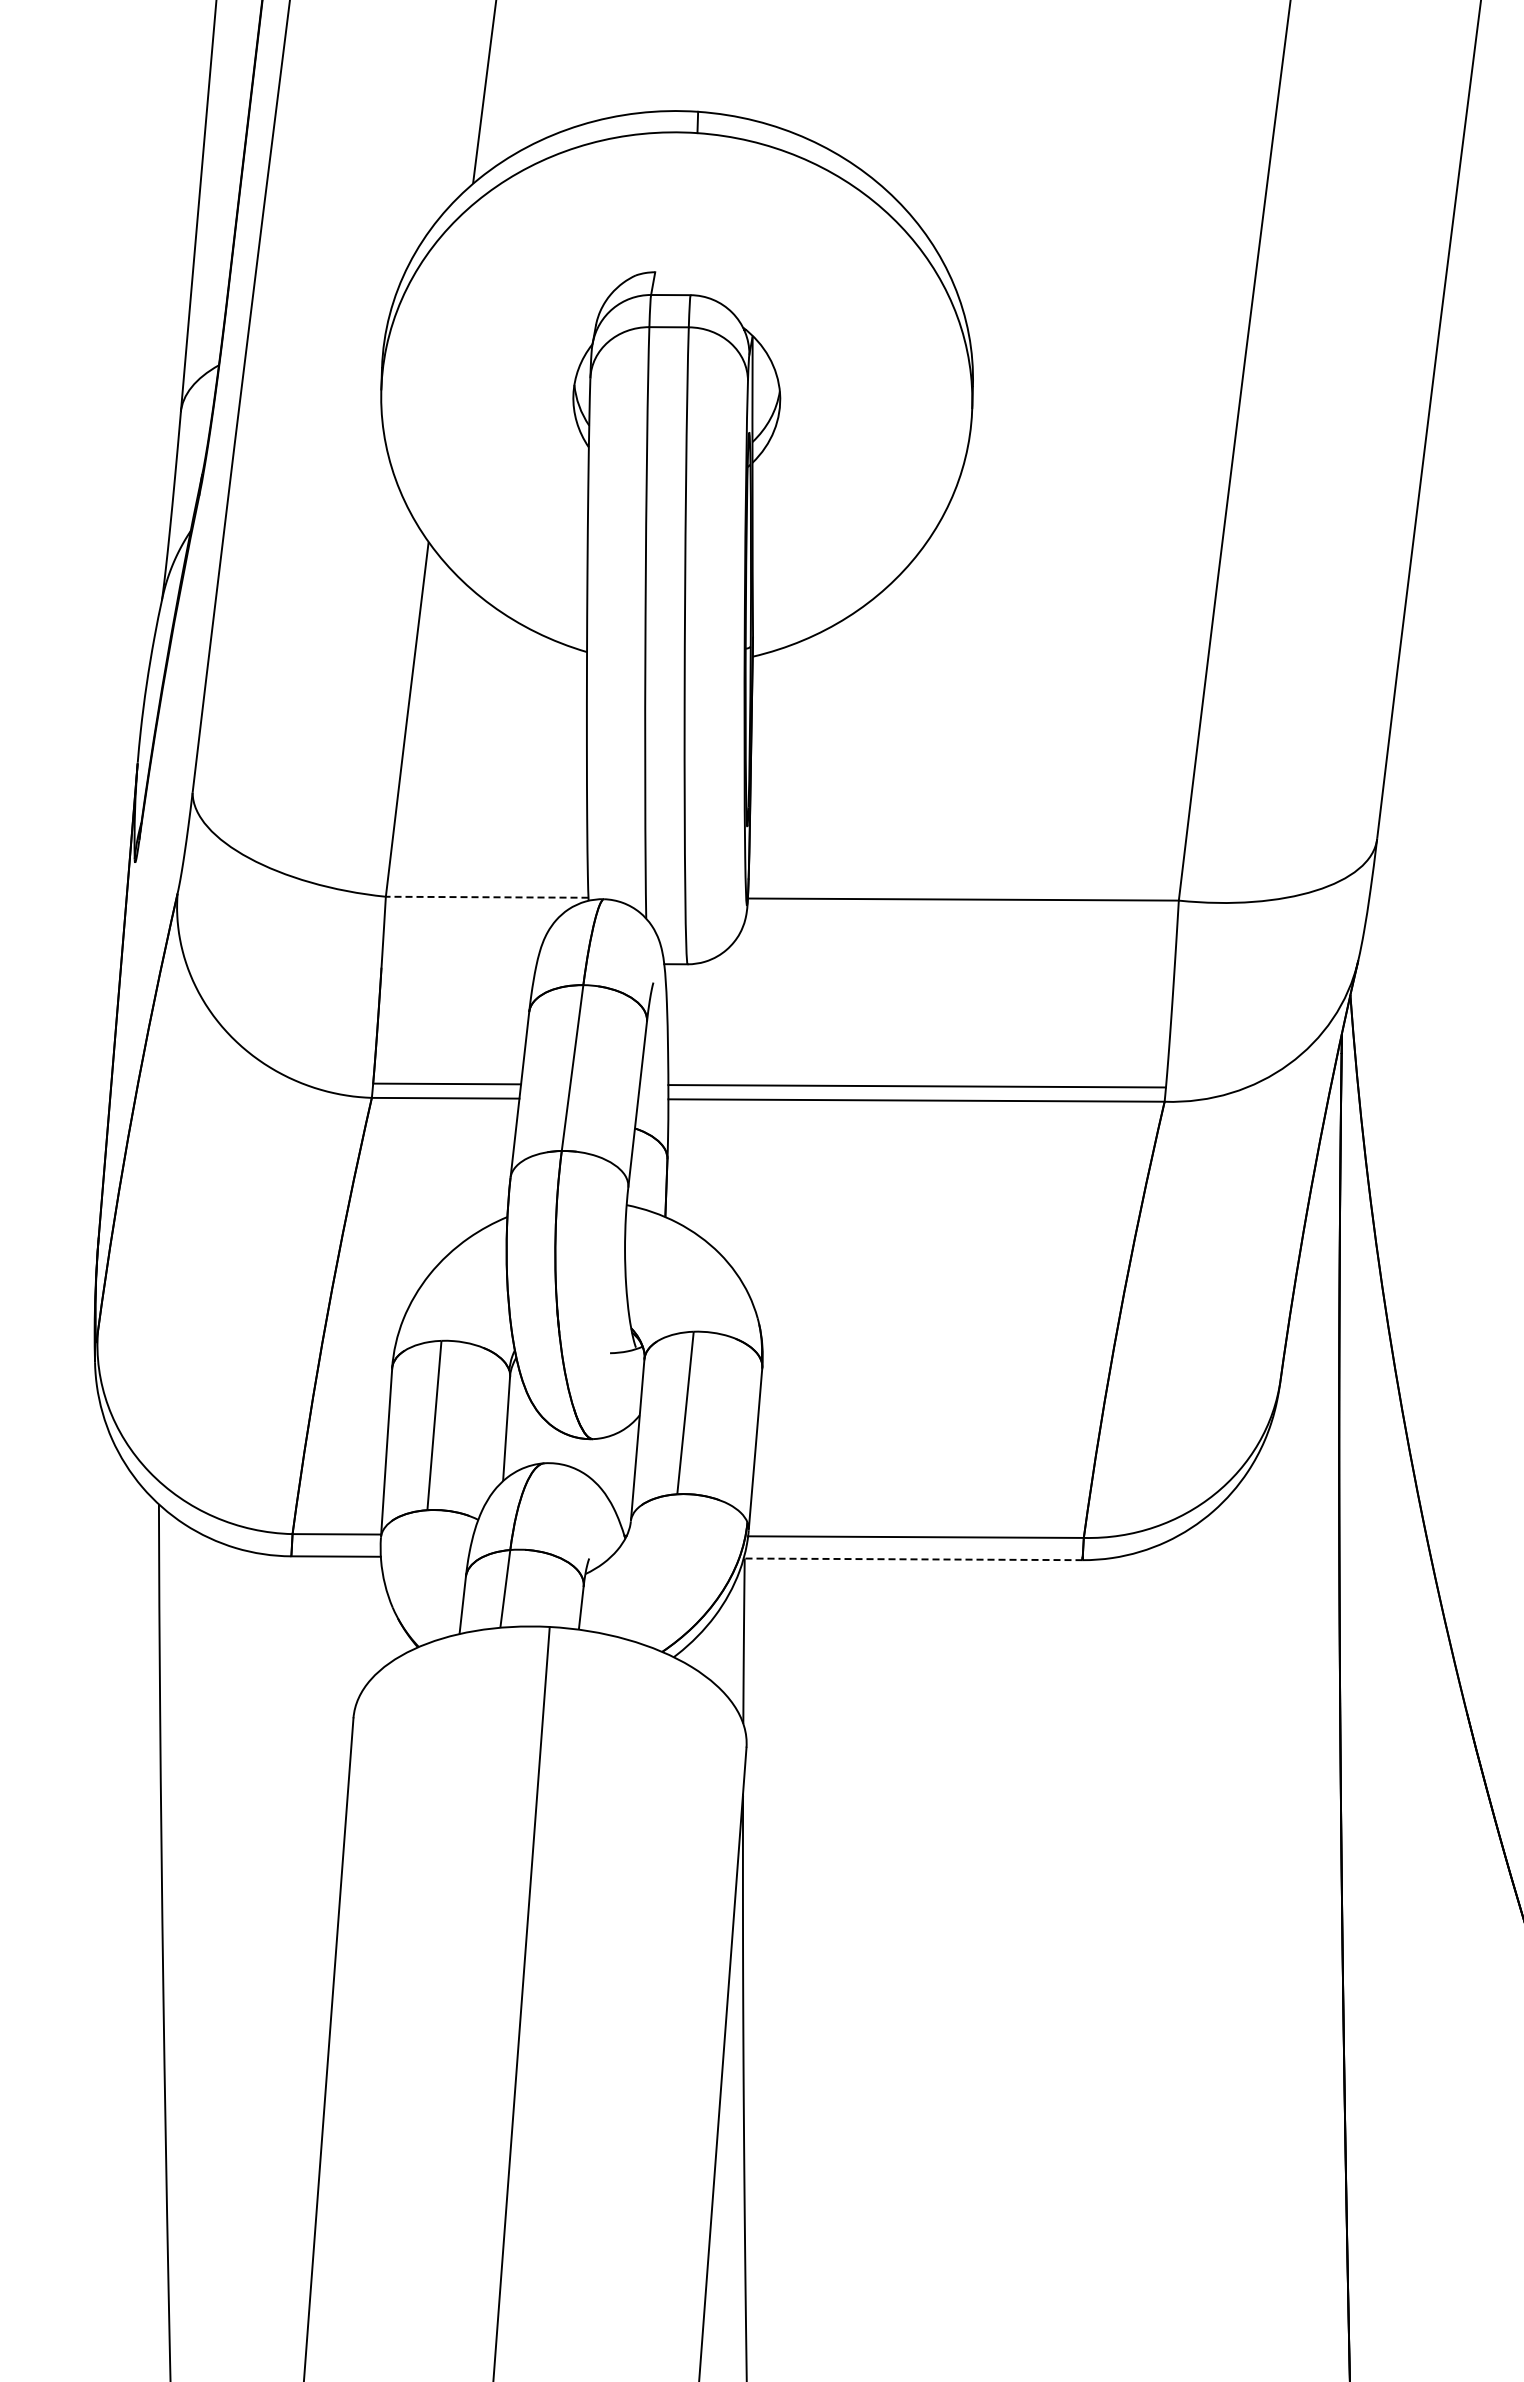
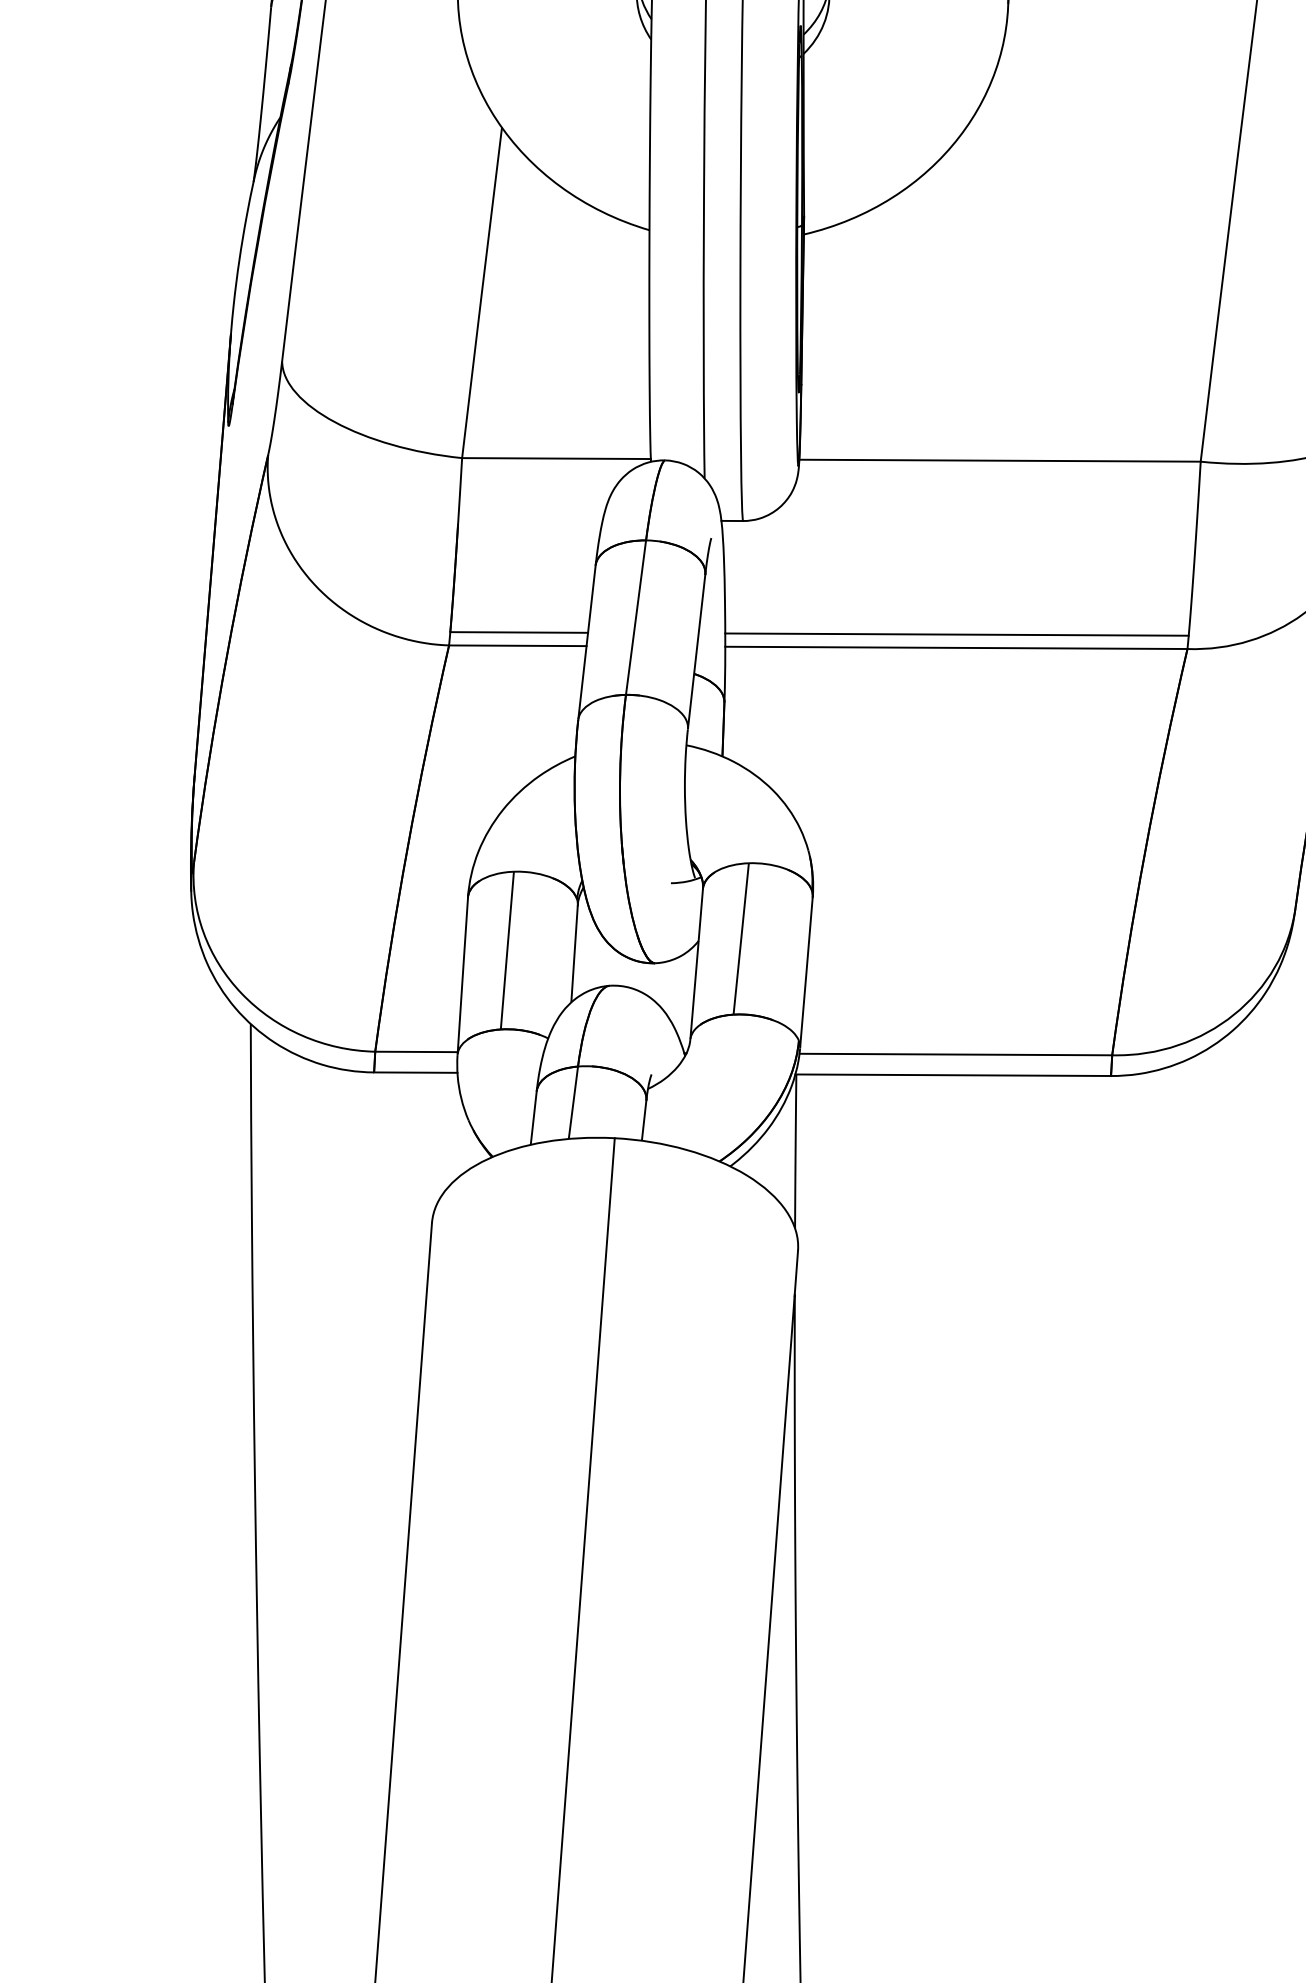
line: (486, 897) -> (555, 458), dashed -> solid
line: (912, 1559) -> (952, 1075), dashed -> solid

